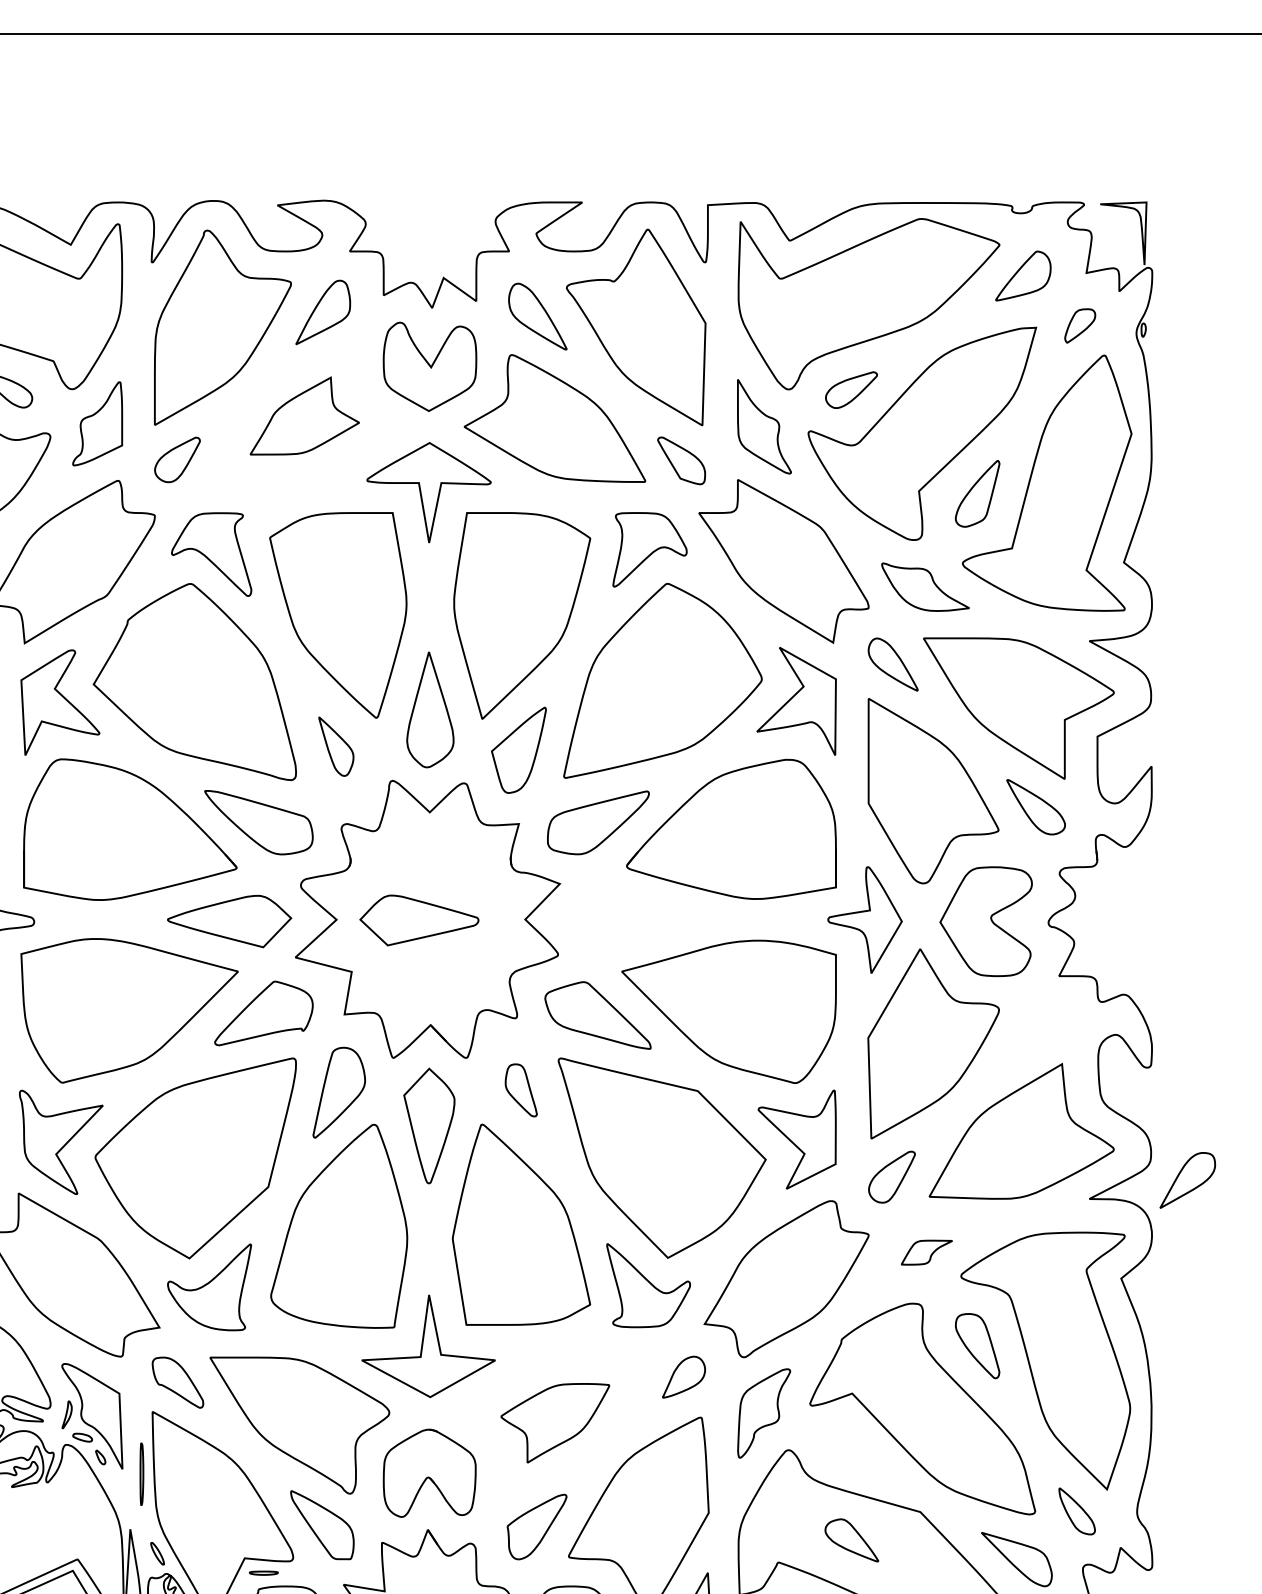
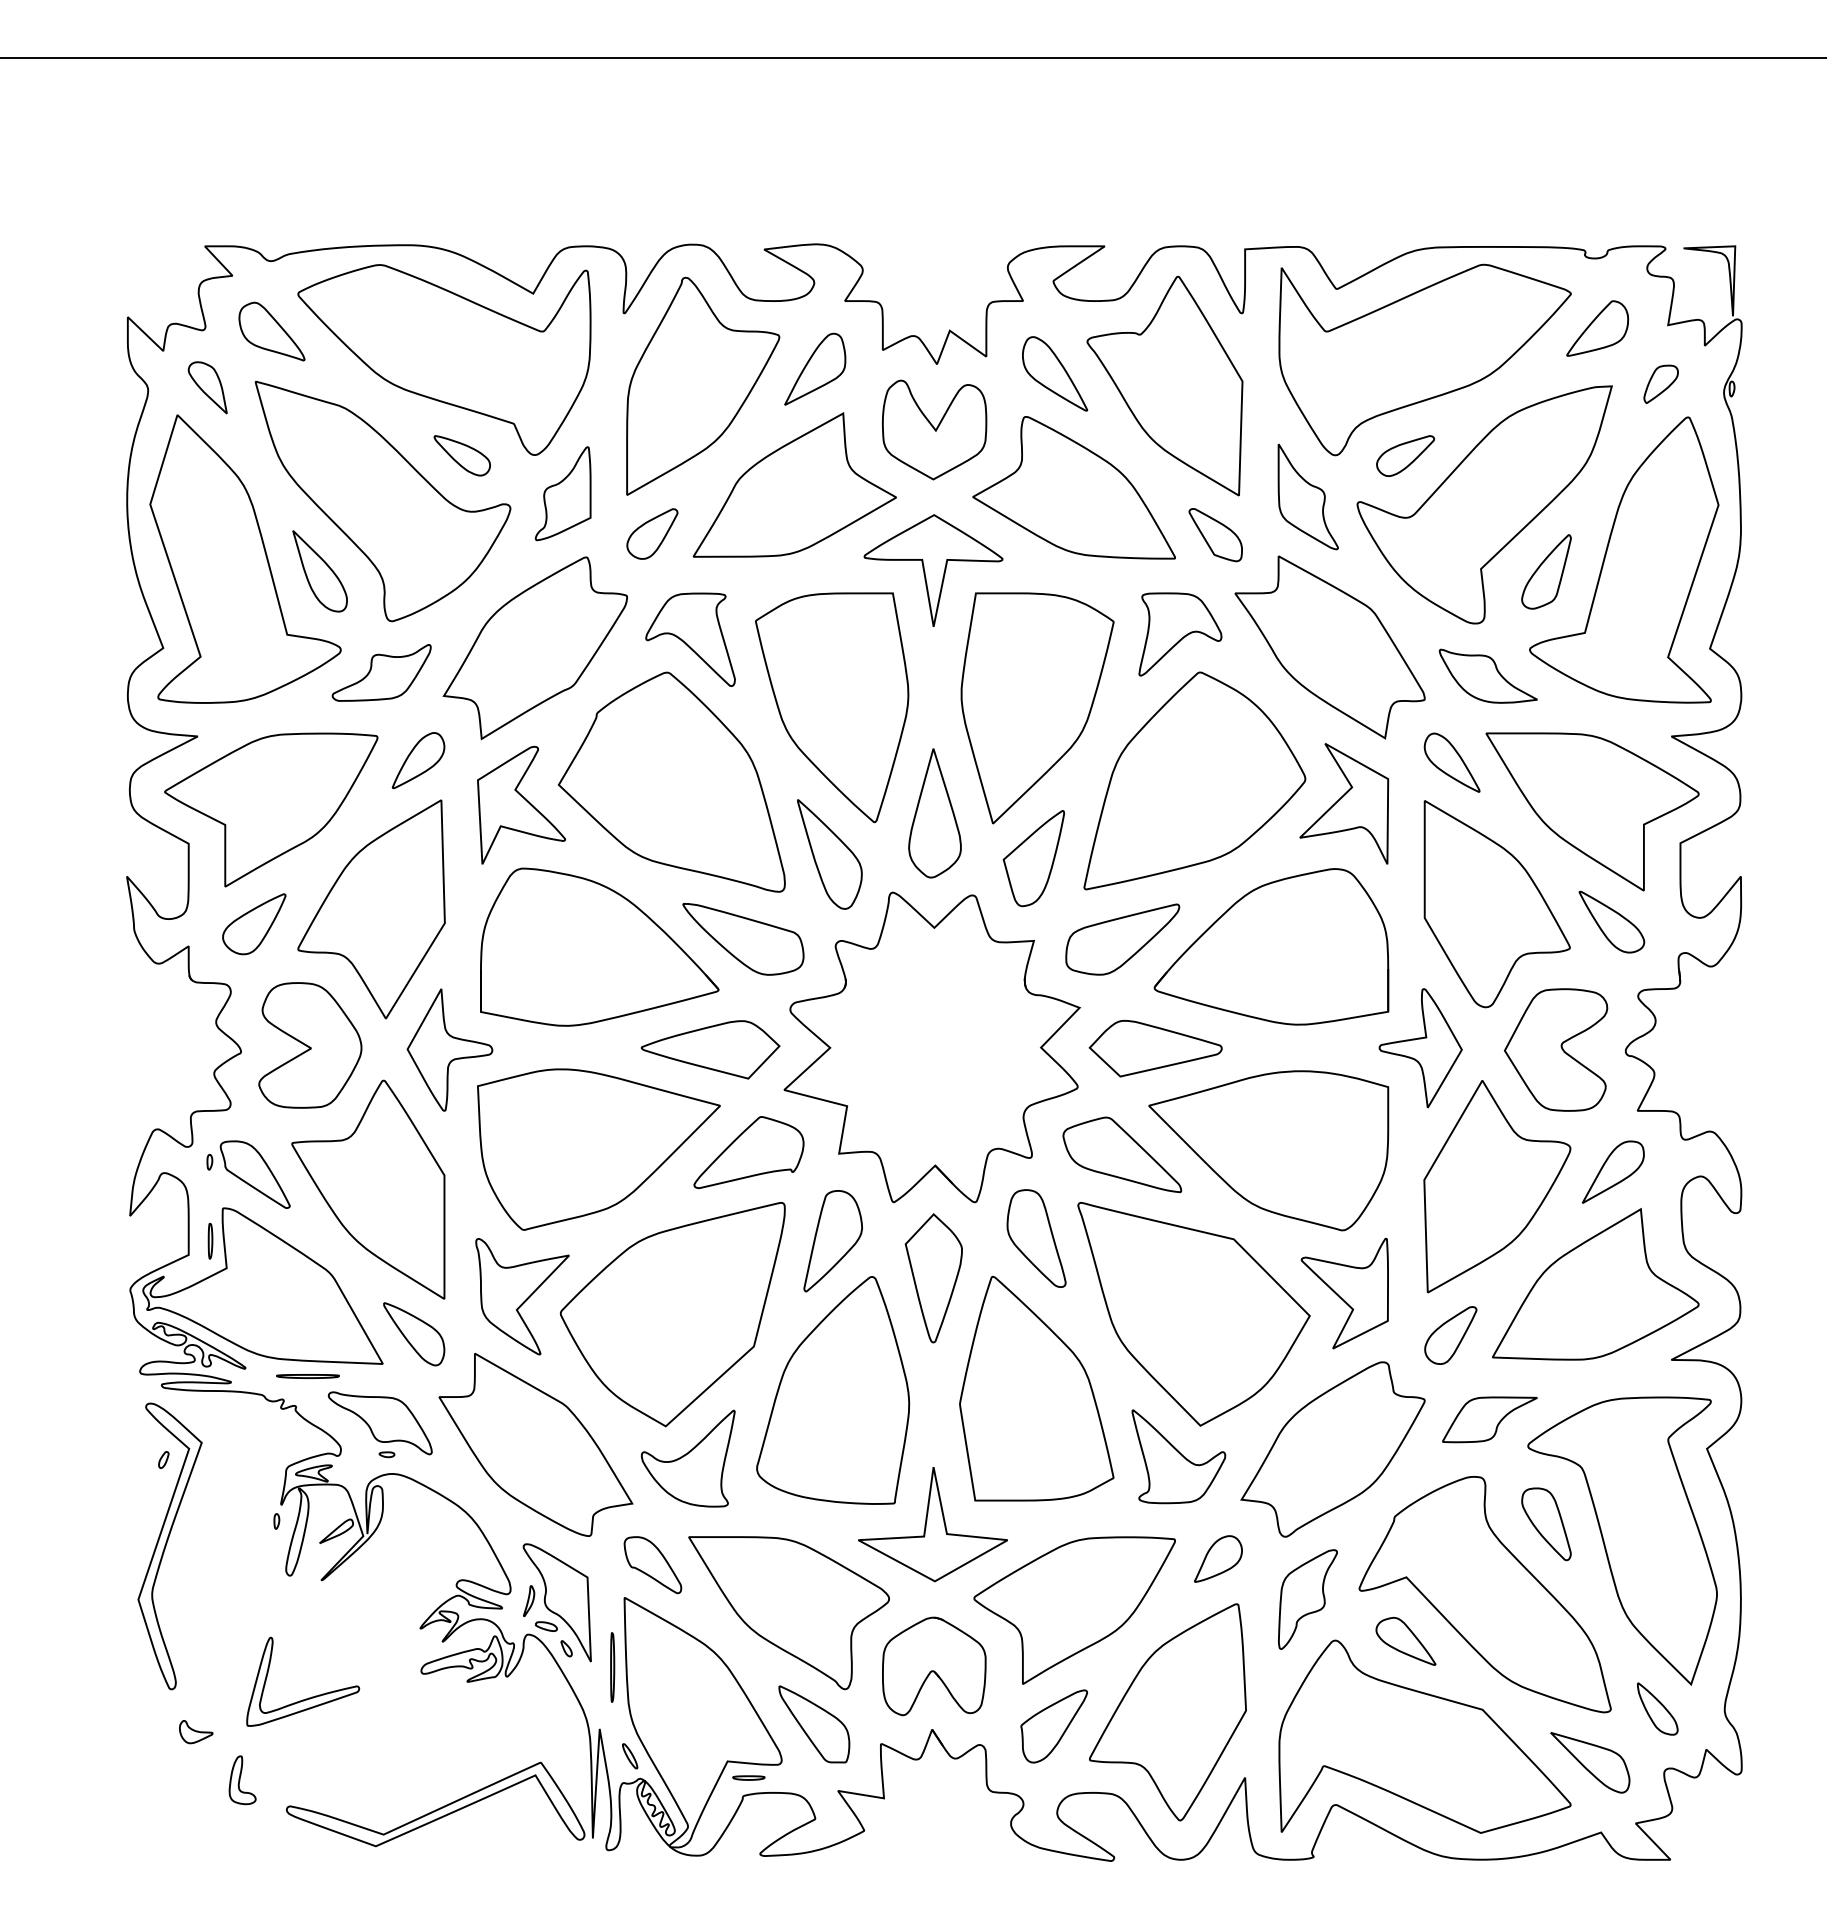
part: (304, 415) -> (794, 484), size x1.67
part: (335, 746) -> (829, 854), size x1.67
part: (419, 920) -> (1155, 1048), moved
part: (521, 1090) -> (1036, 1238), size x1.67
part: (1187, 1179) -> (1612, 1171), moved
part: (926, 1252) -> (1489, 1419), size x1.67
part: (555, 1423) -> (1074, 1610), size x1.67
part: (851, 1539) -> (1405, 1640), moved

